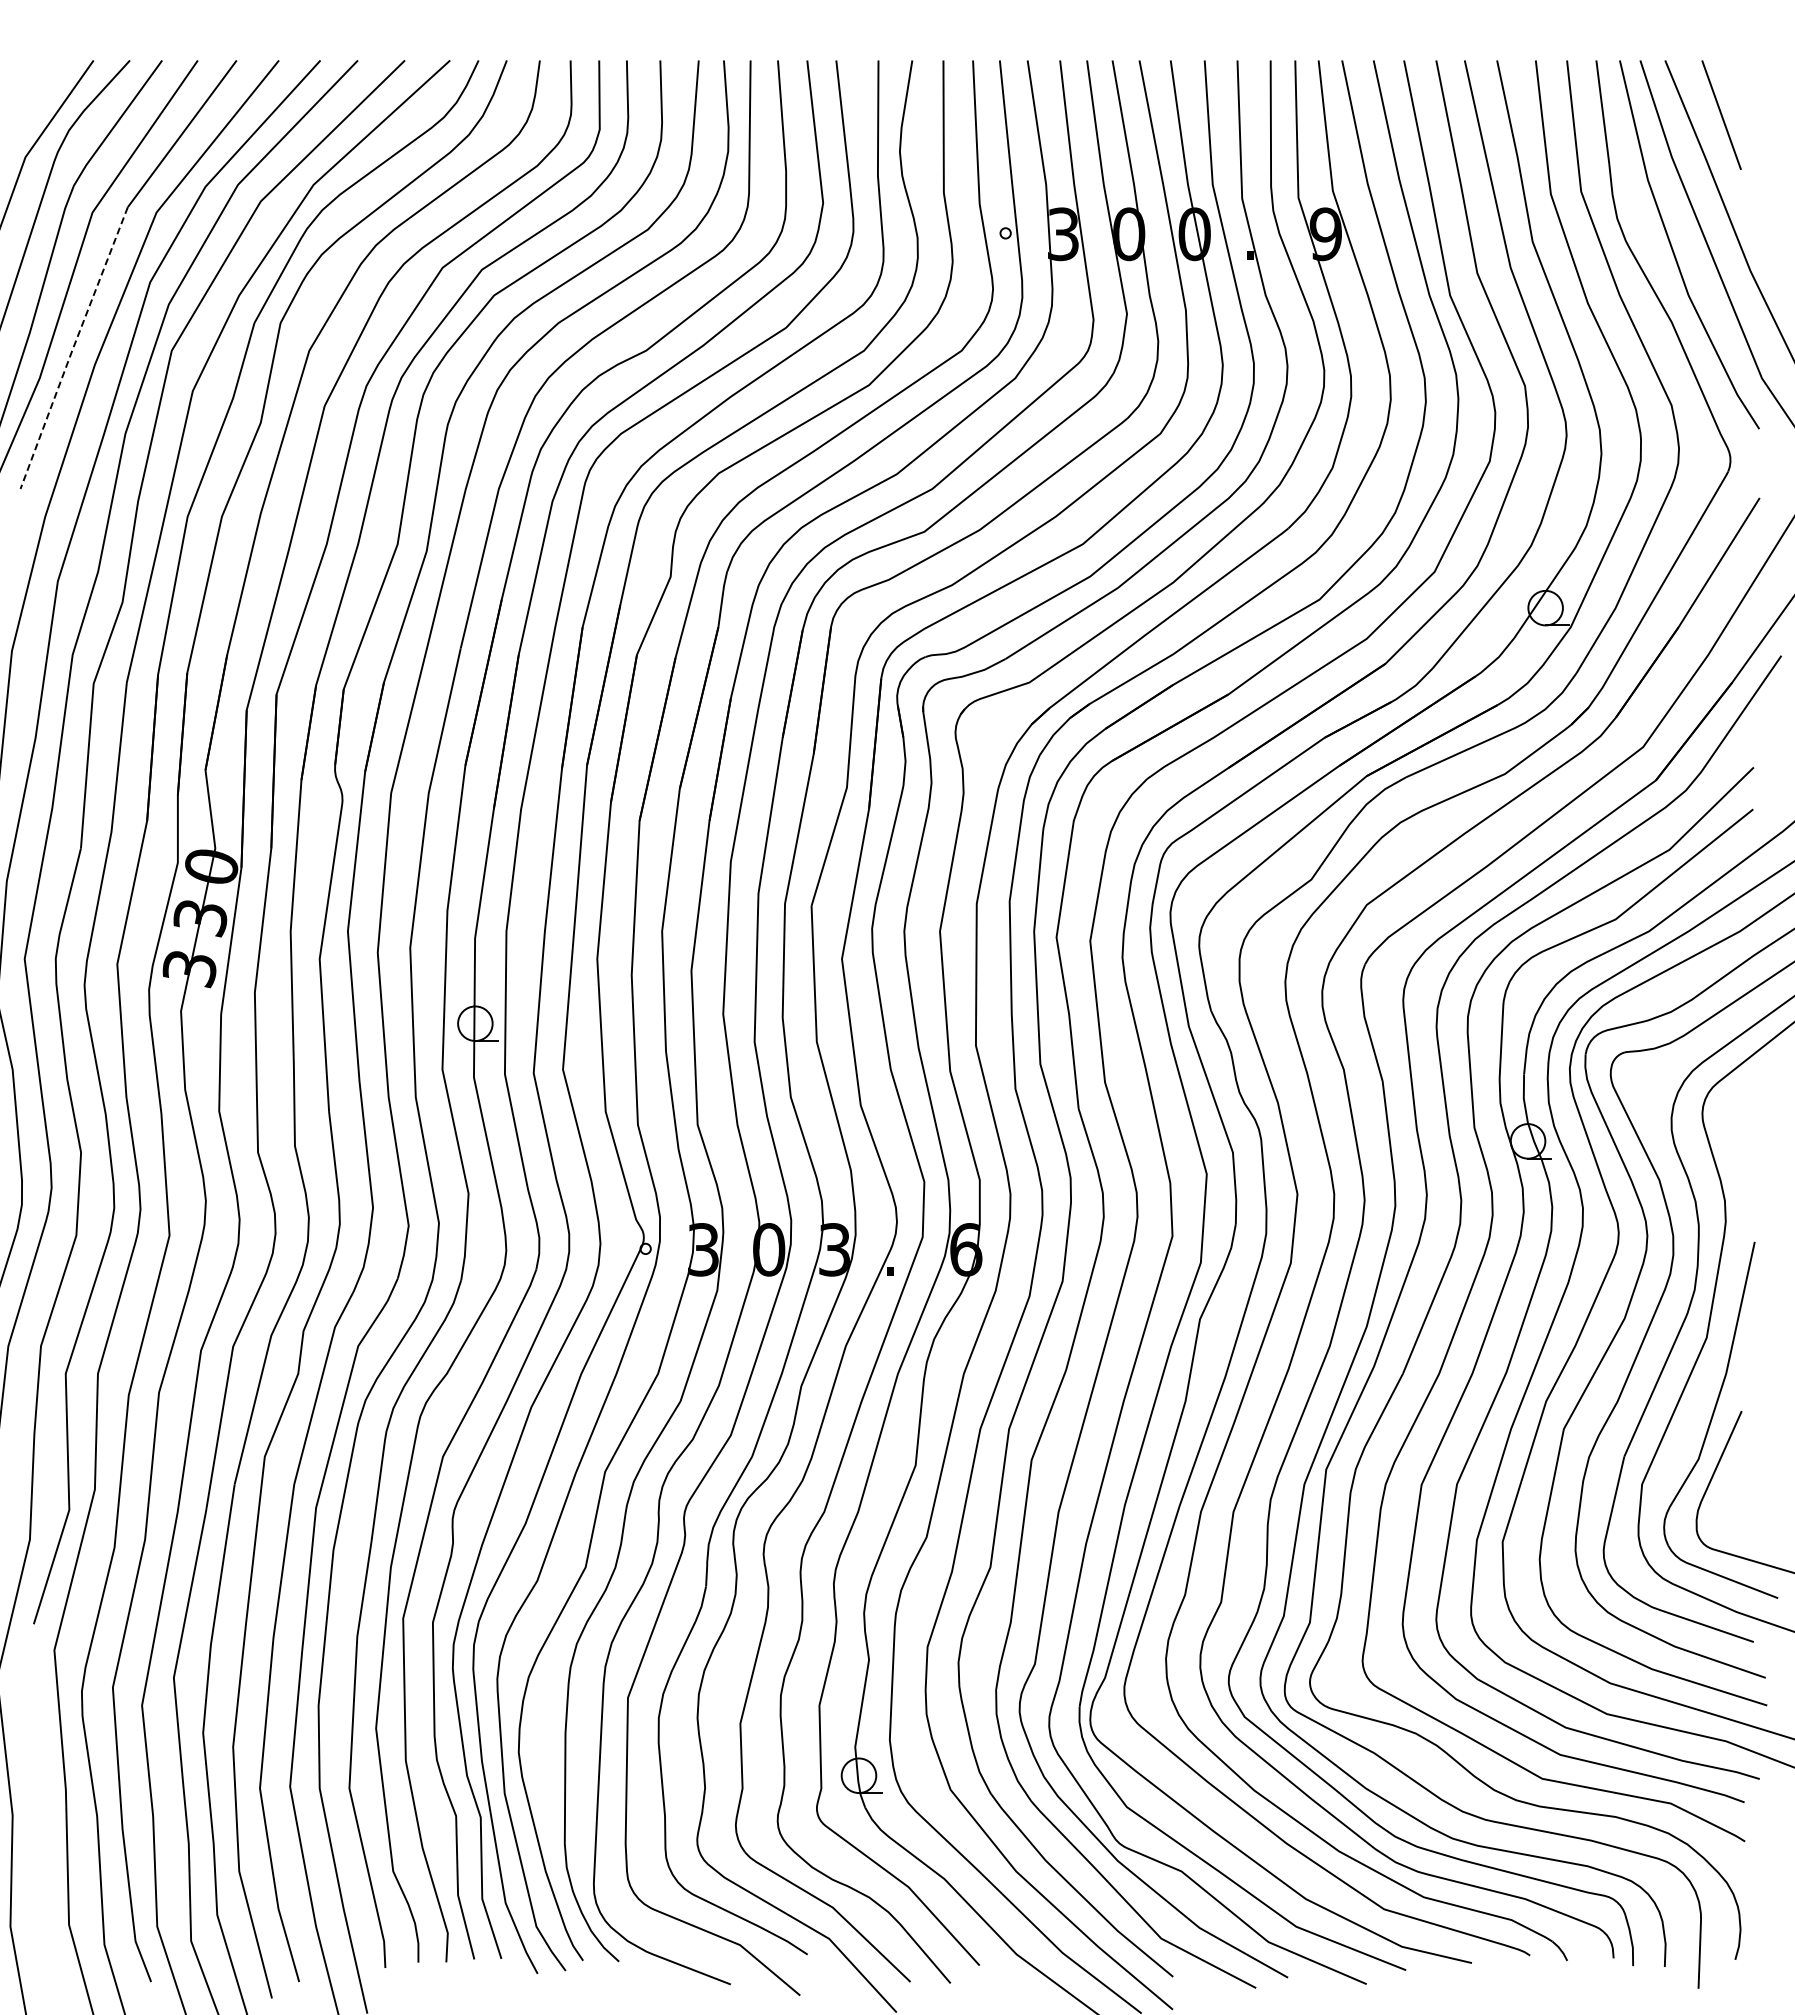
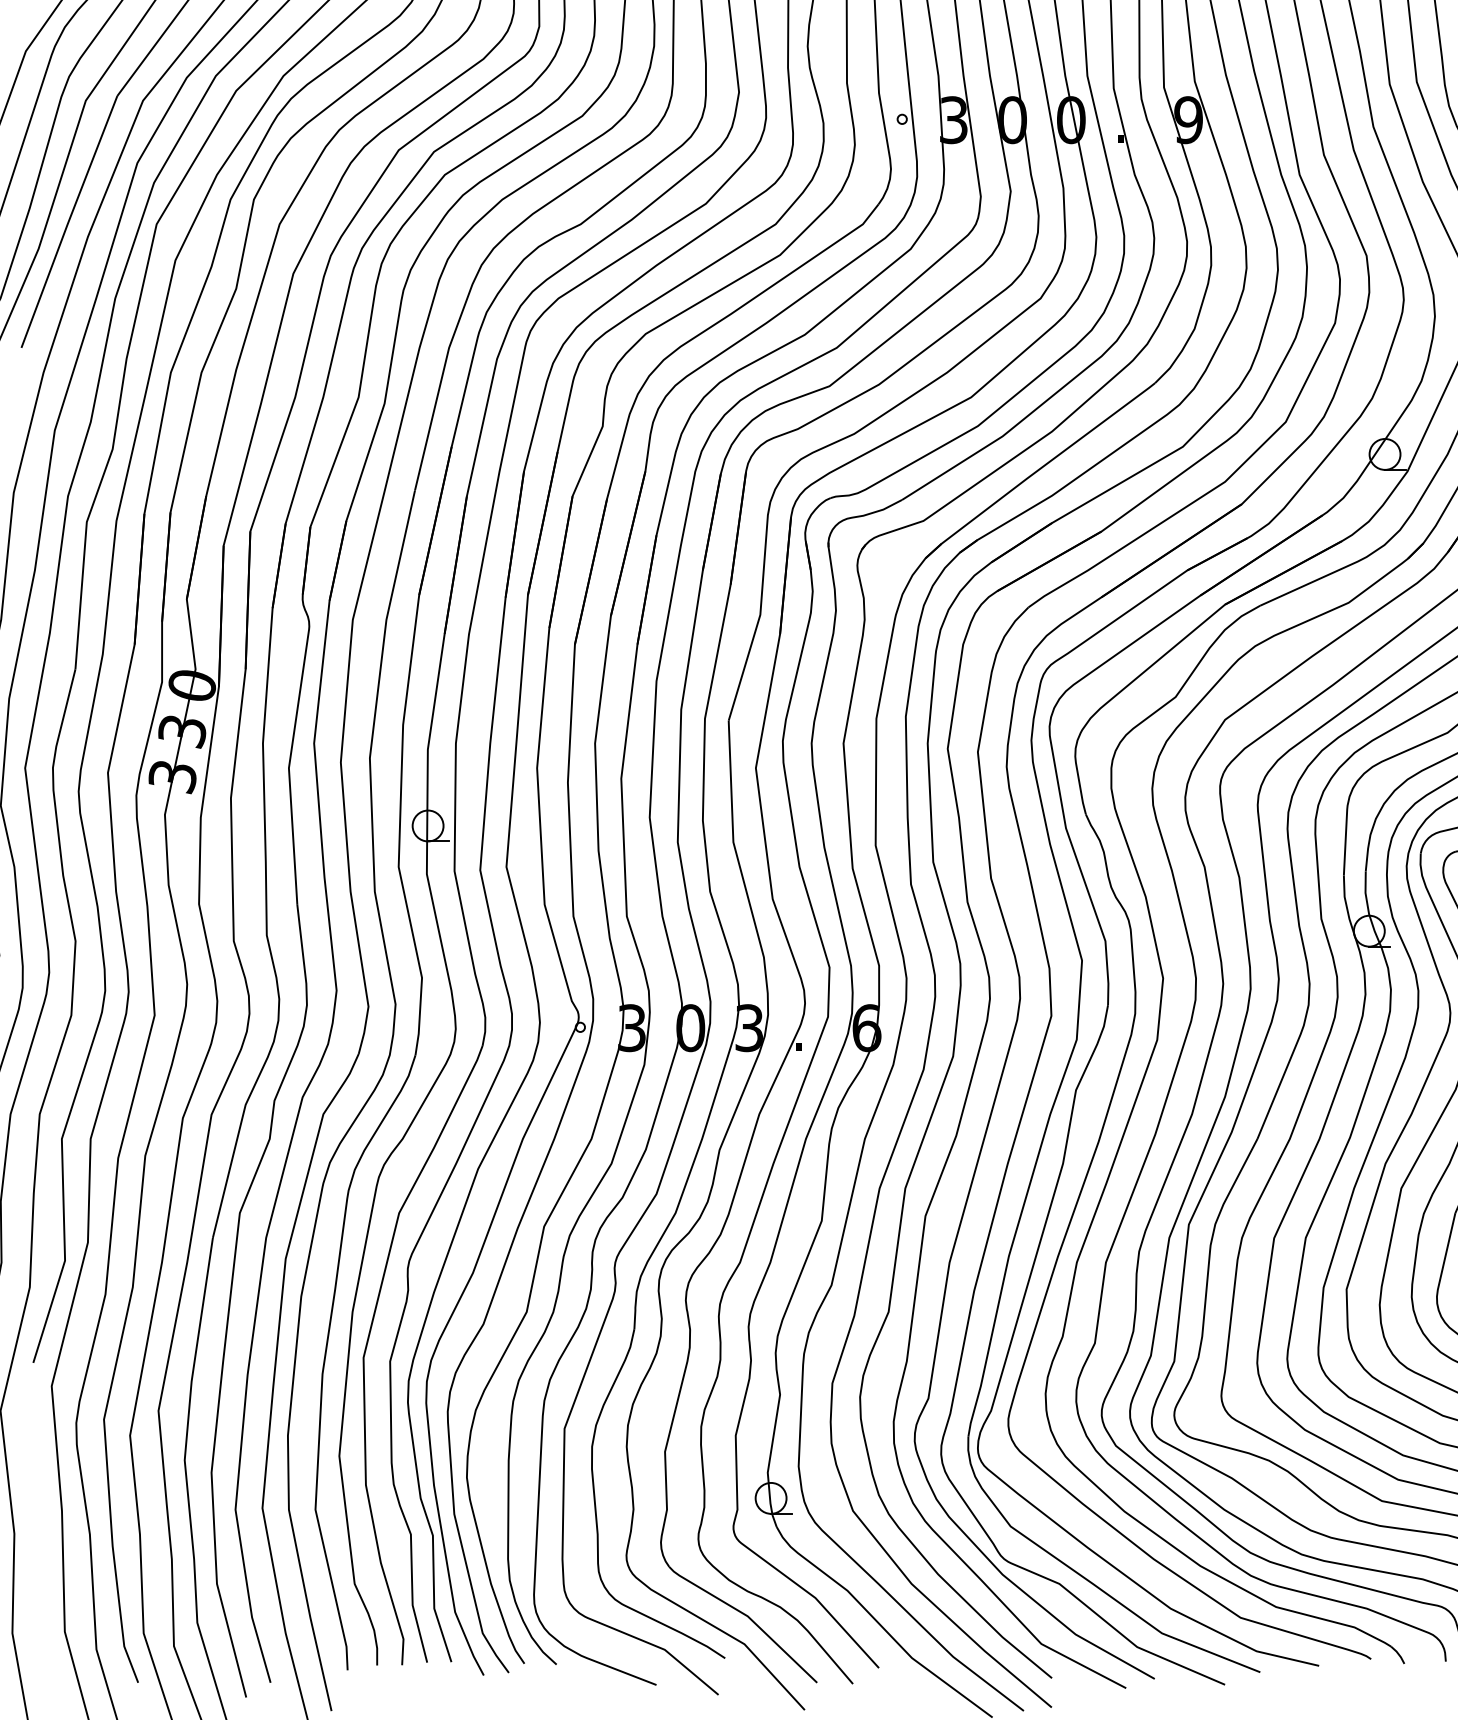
line: (72, 348) -> (67, 222), dashed -> solid

